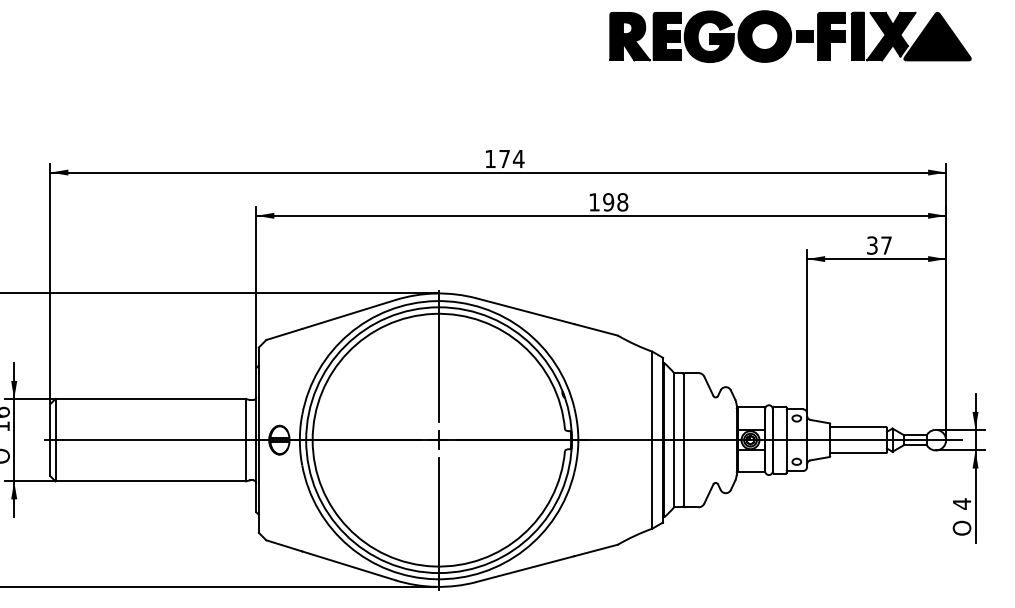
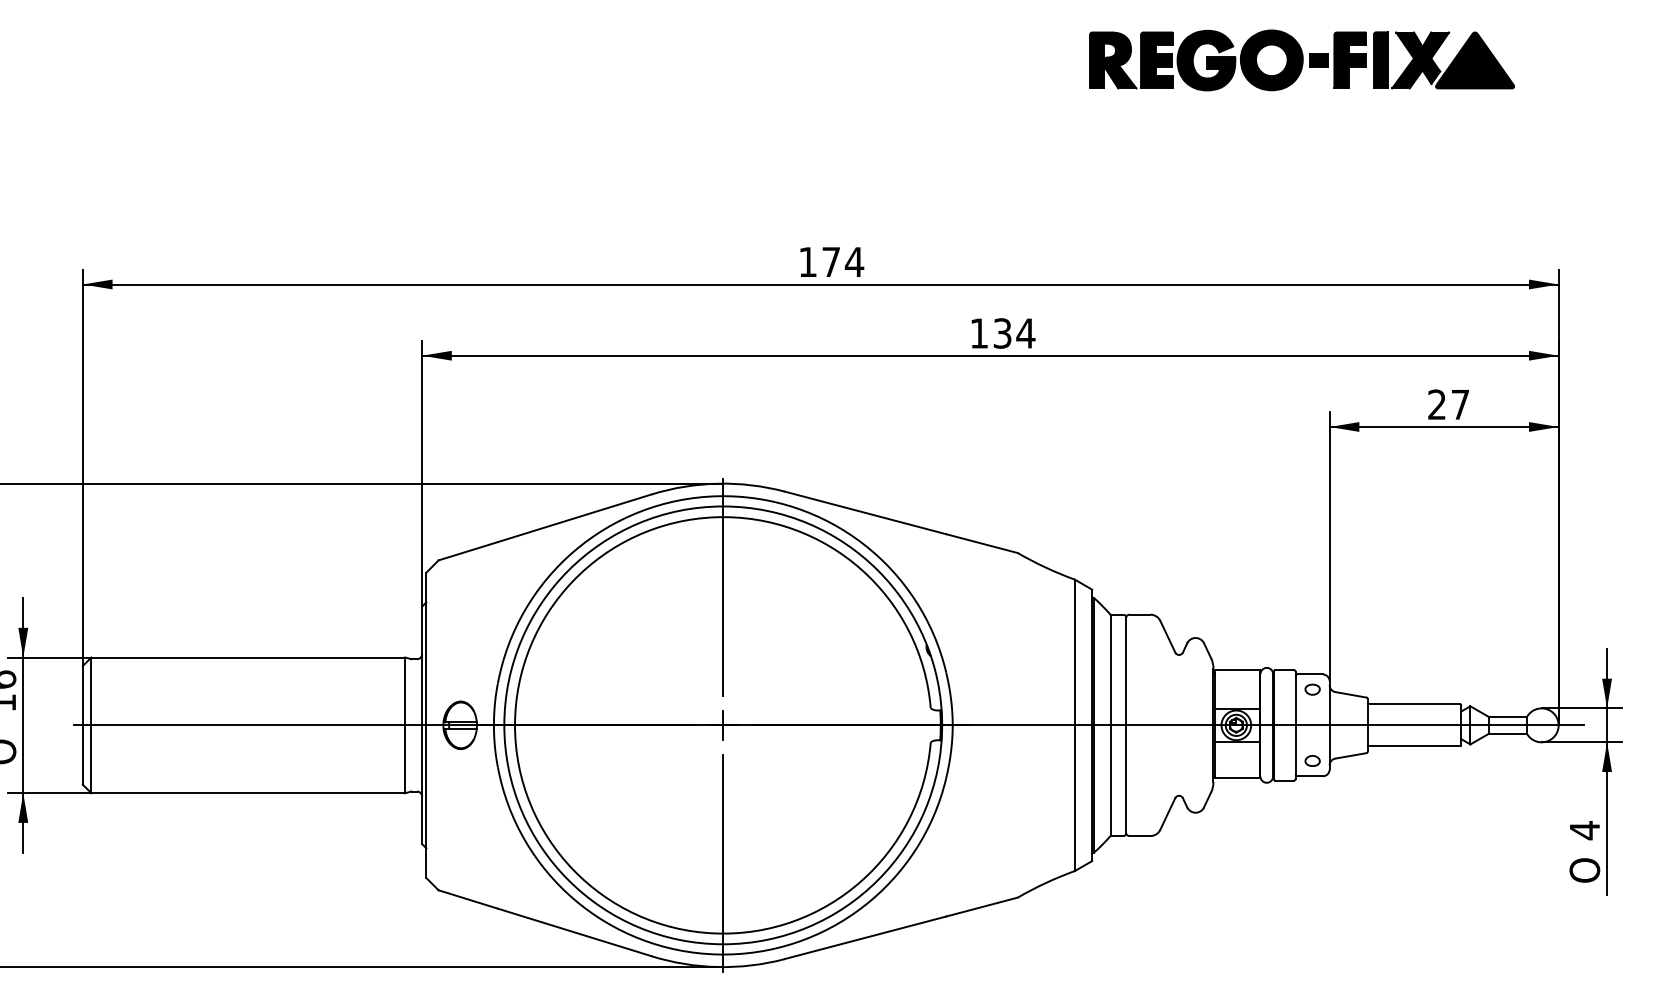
part: (789, 36) -> (1300, 60), size x0.71
text: (615, 202) -> (1013, 333), 198 -> 134
text: (872, 245) -> (1437, 404), 37 -> 27

